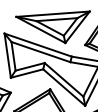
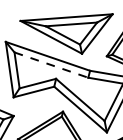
line: (41, 52) -> (52, 65), solid -> dashed

